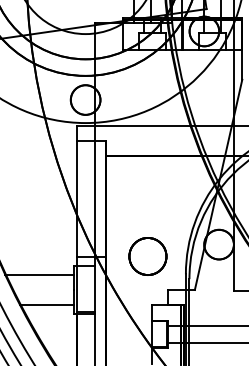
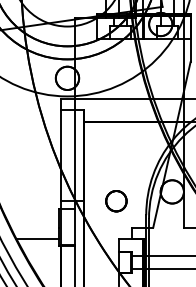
circle: (147, 256) -> (116, 201), size x0.7
line: (39, 275) -> (31, 216), removed

